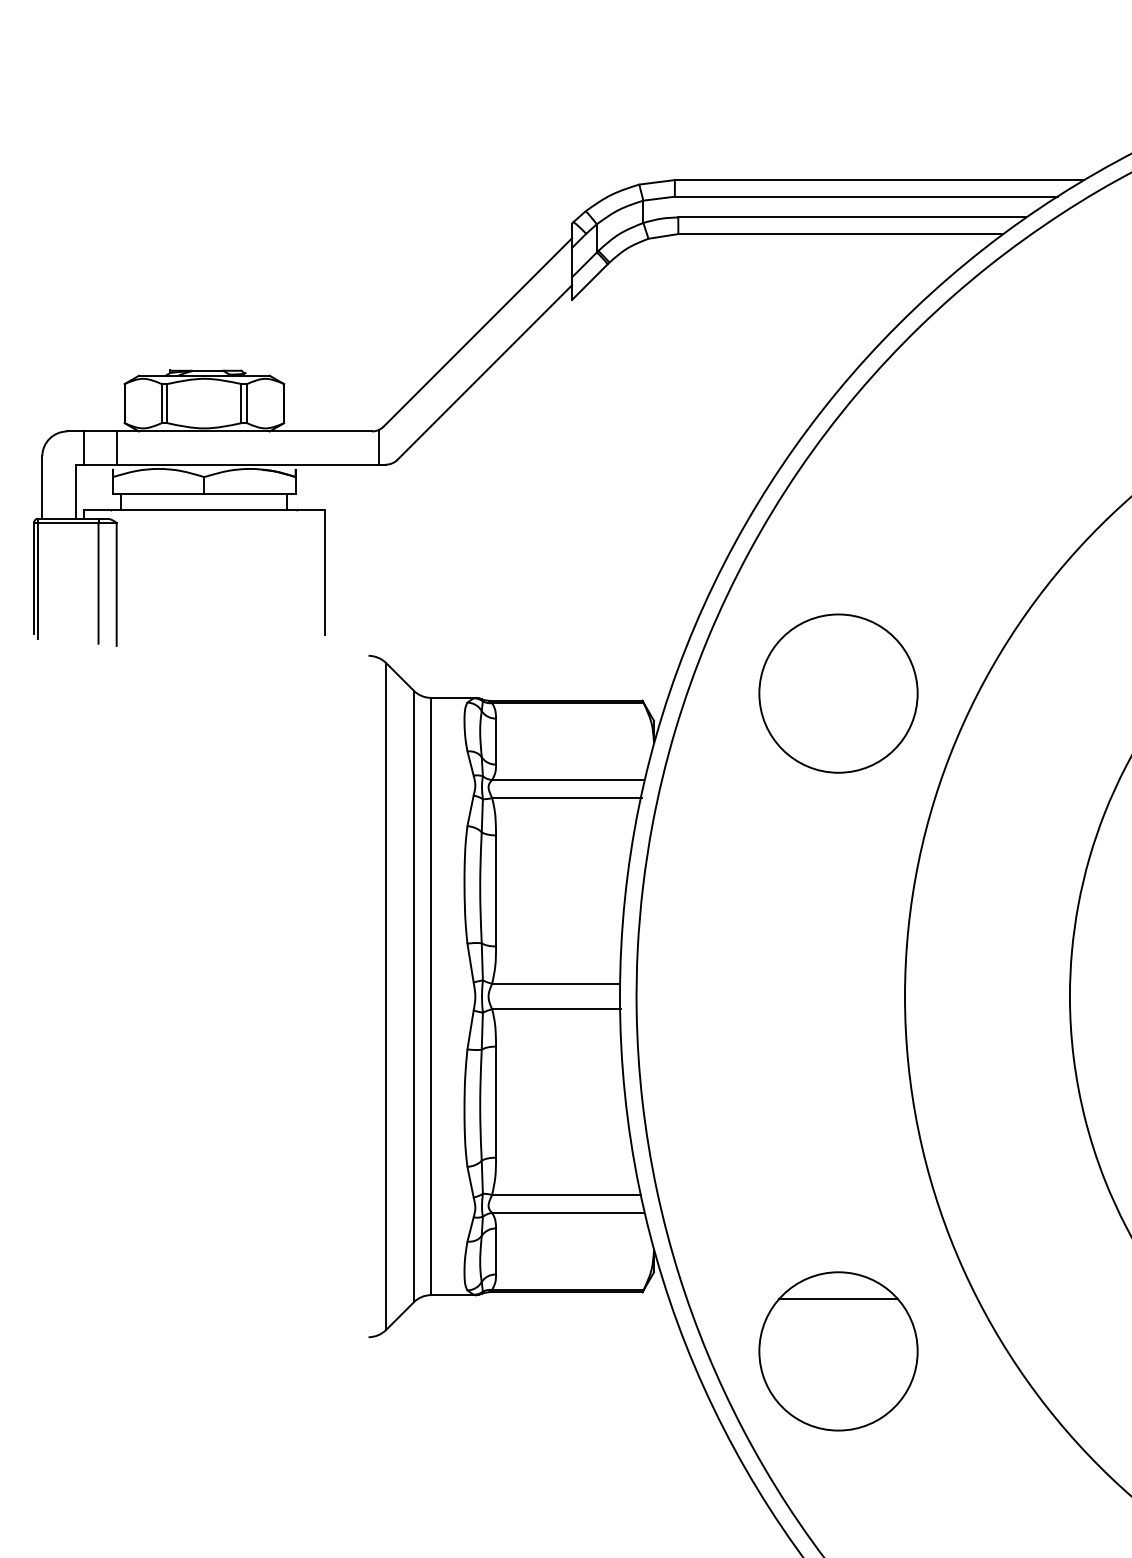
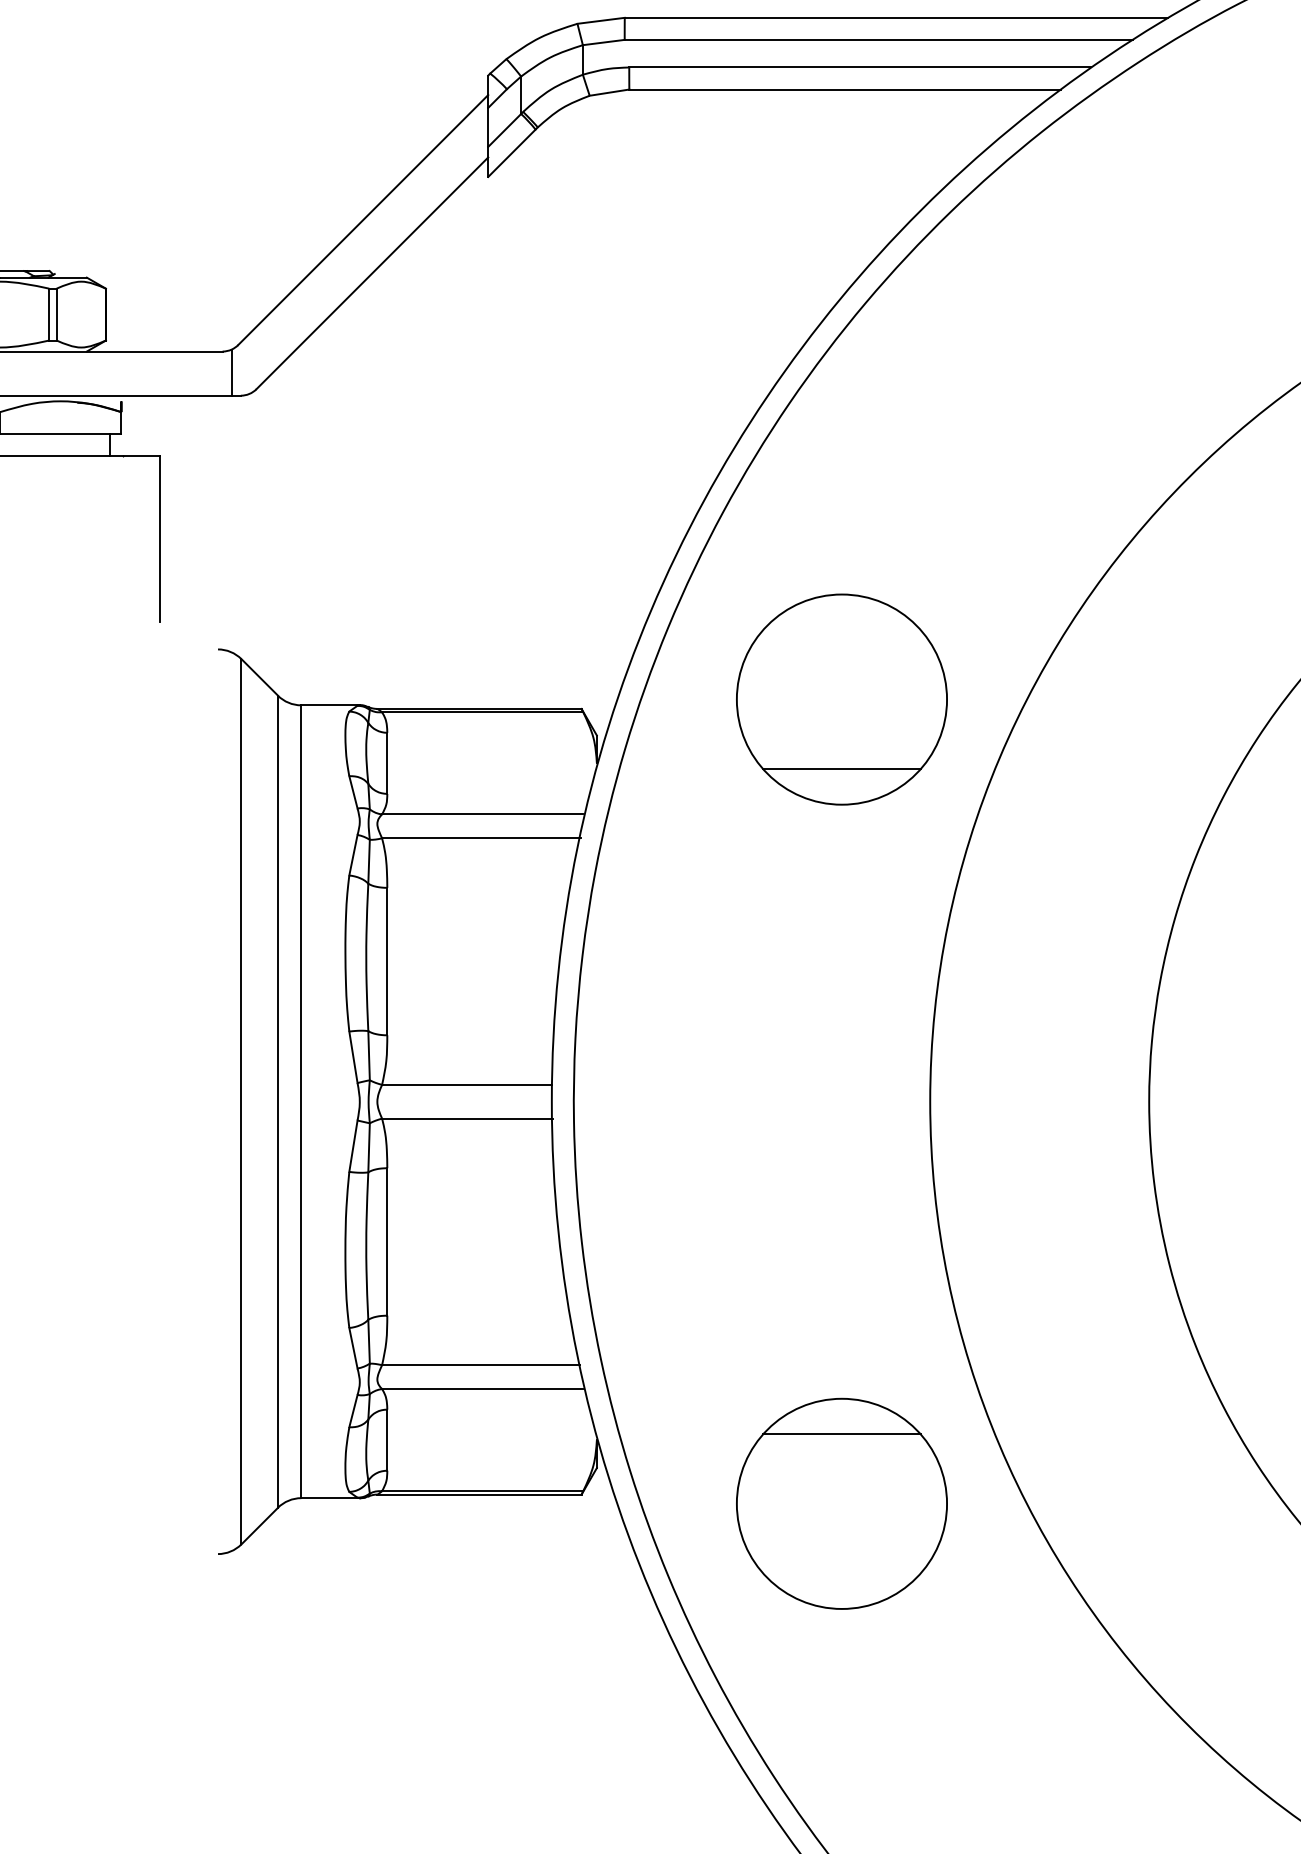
line: (838, 746) -> (841, 769), added
part: (838, 1351) -> (841, 1503), moved

